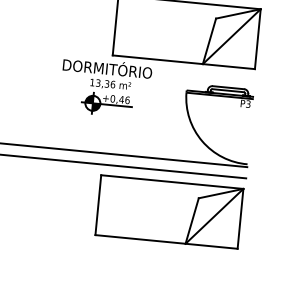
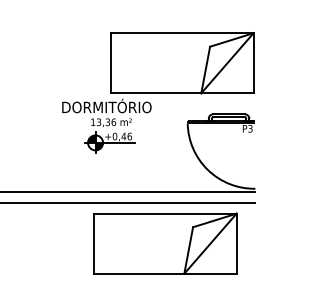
part: (169, 211) -> (165, 243), moved

